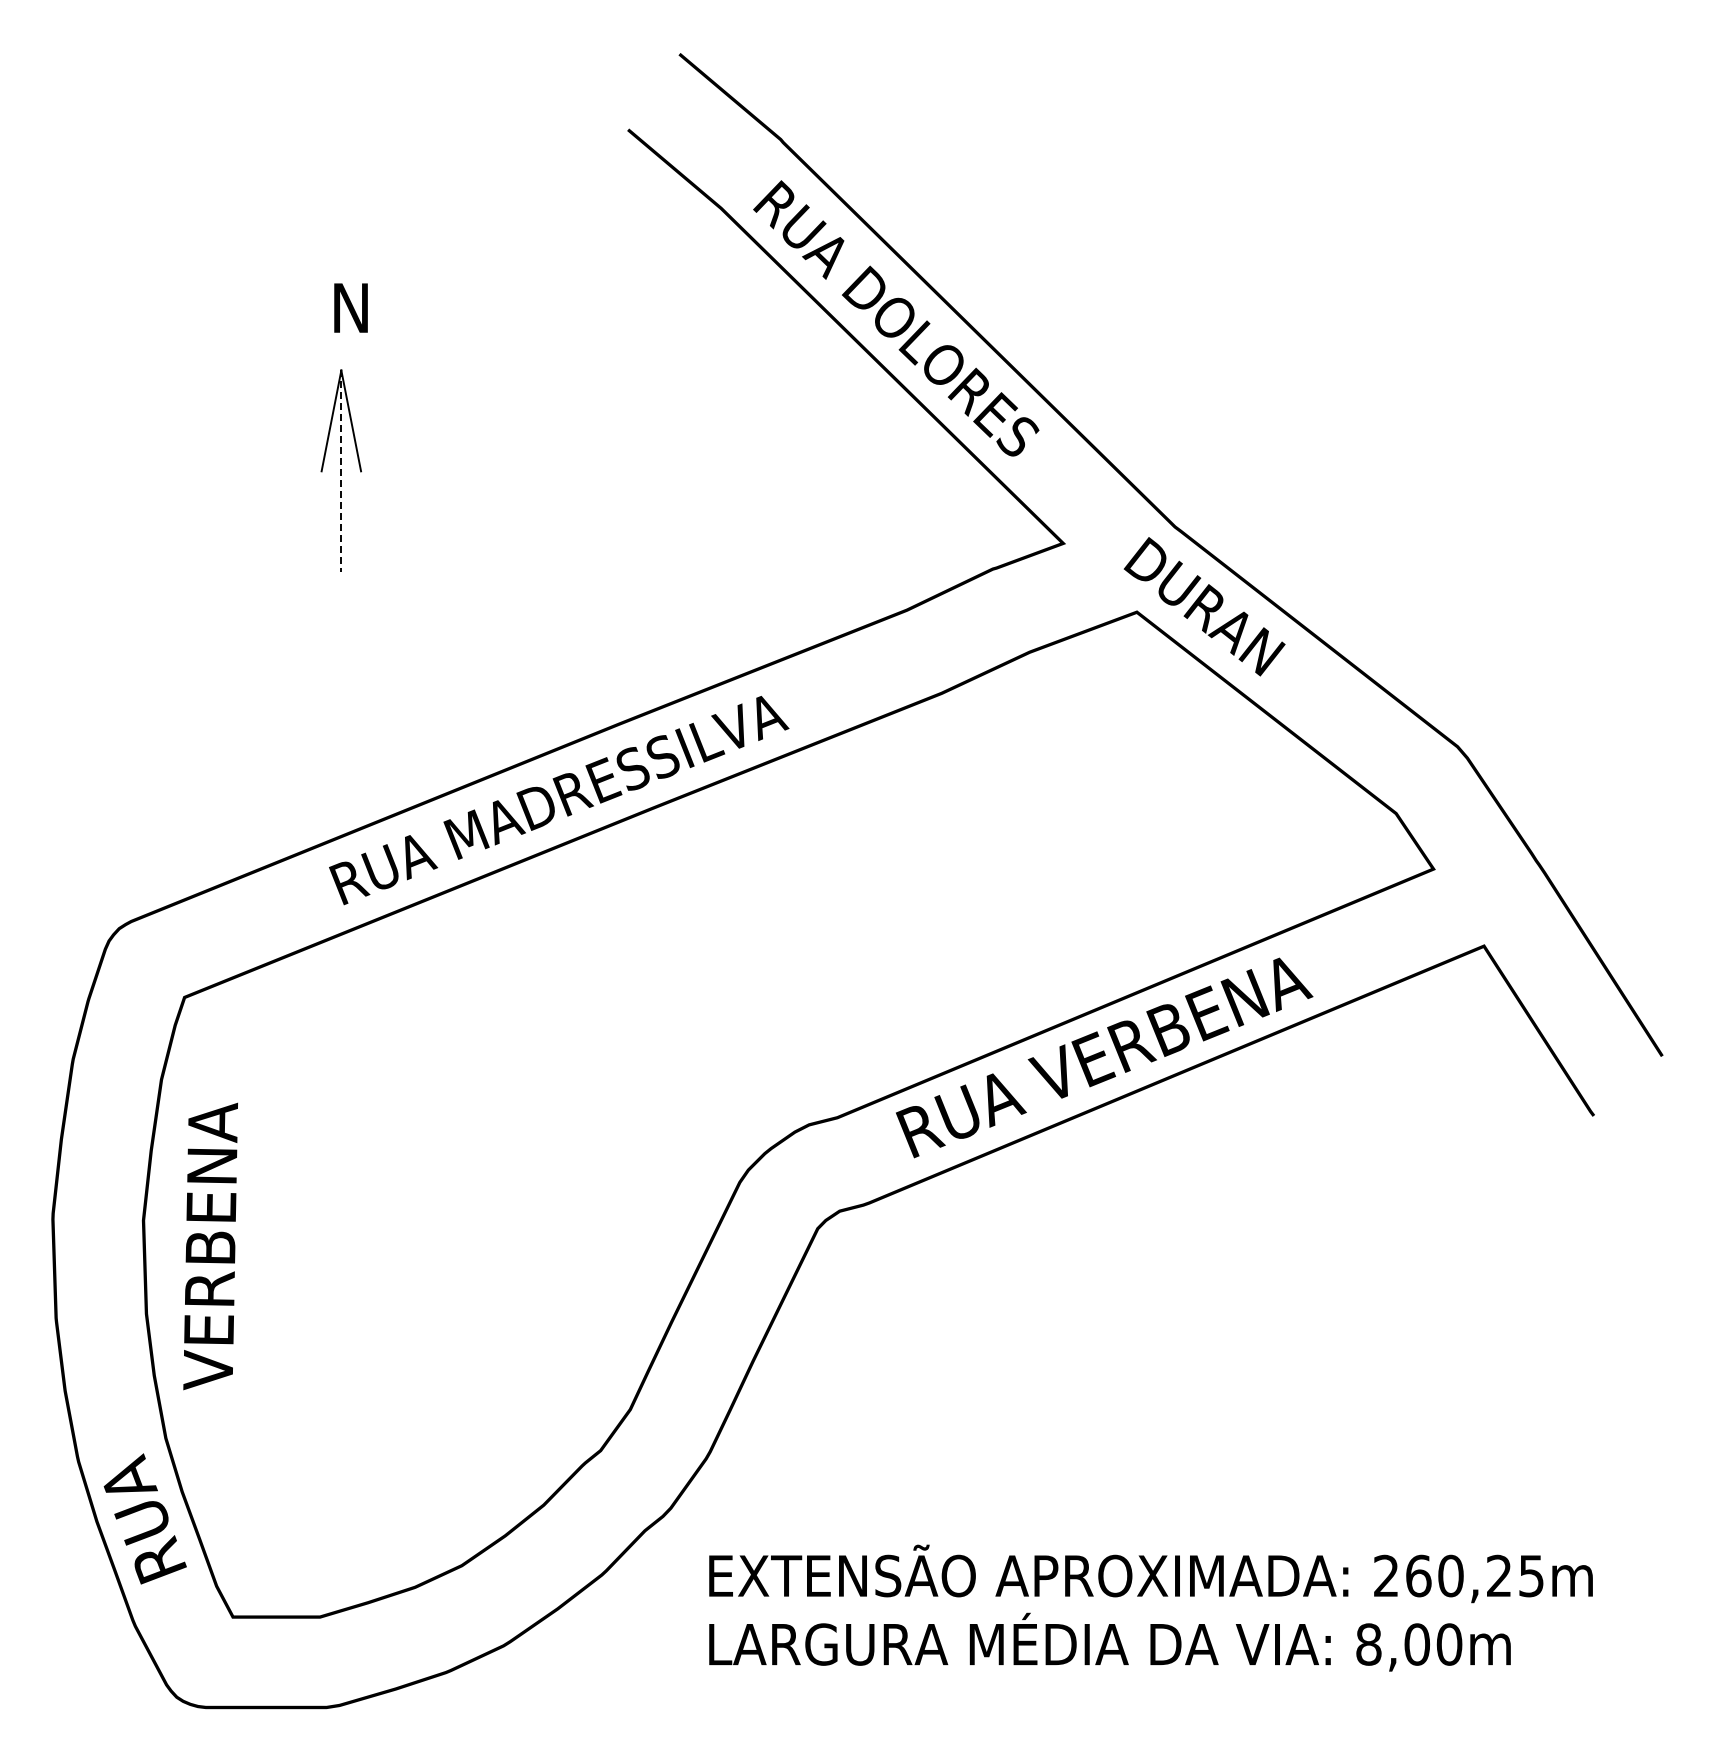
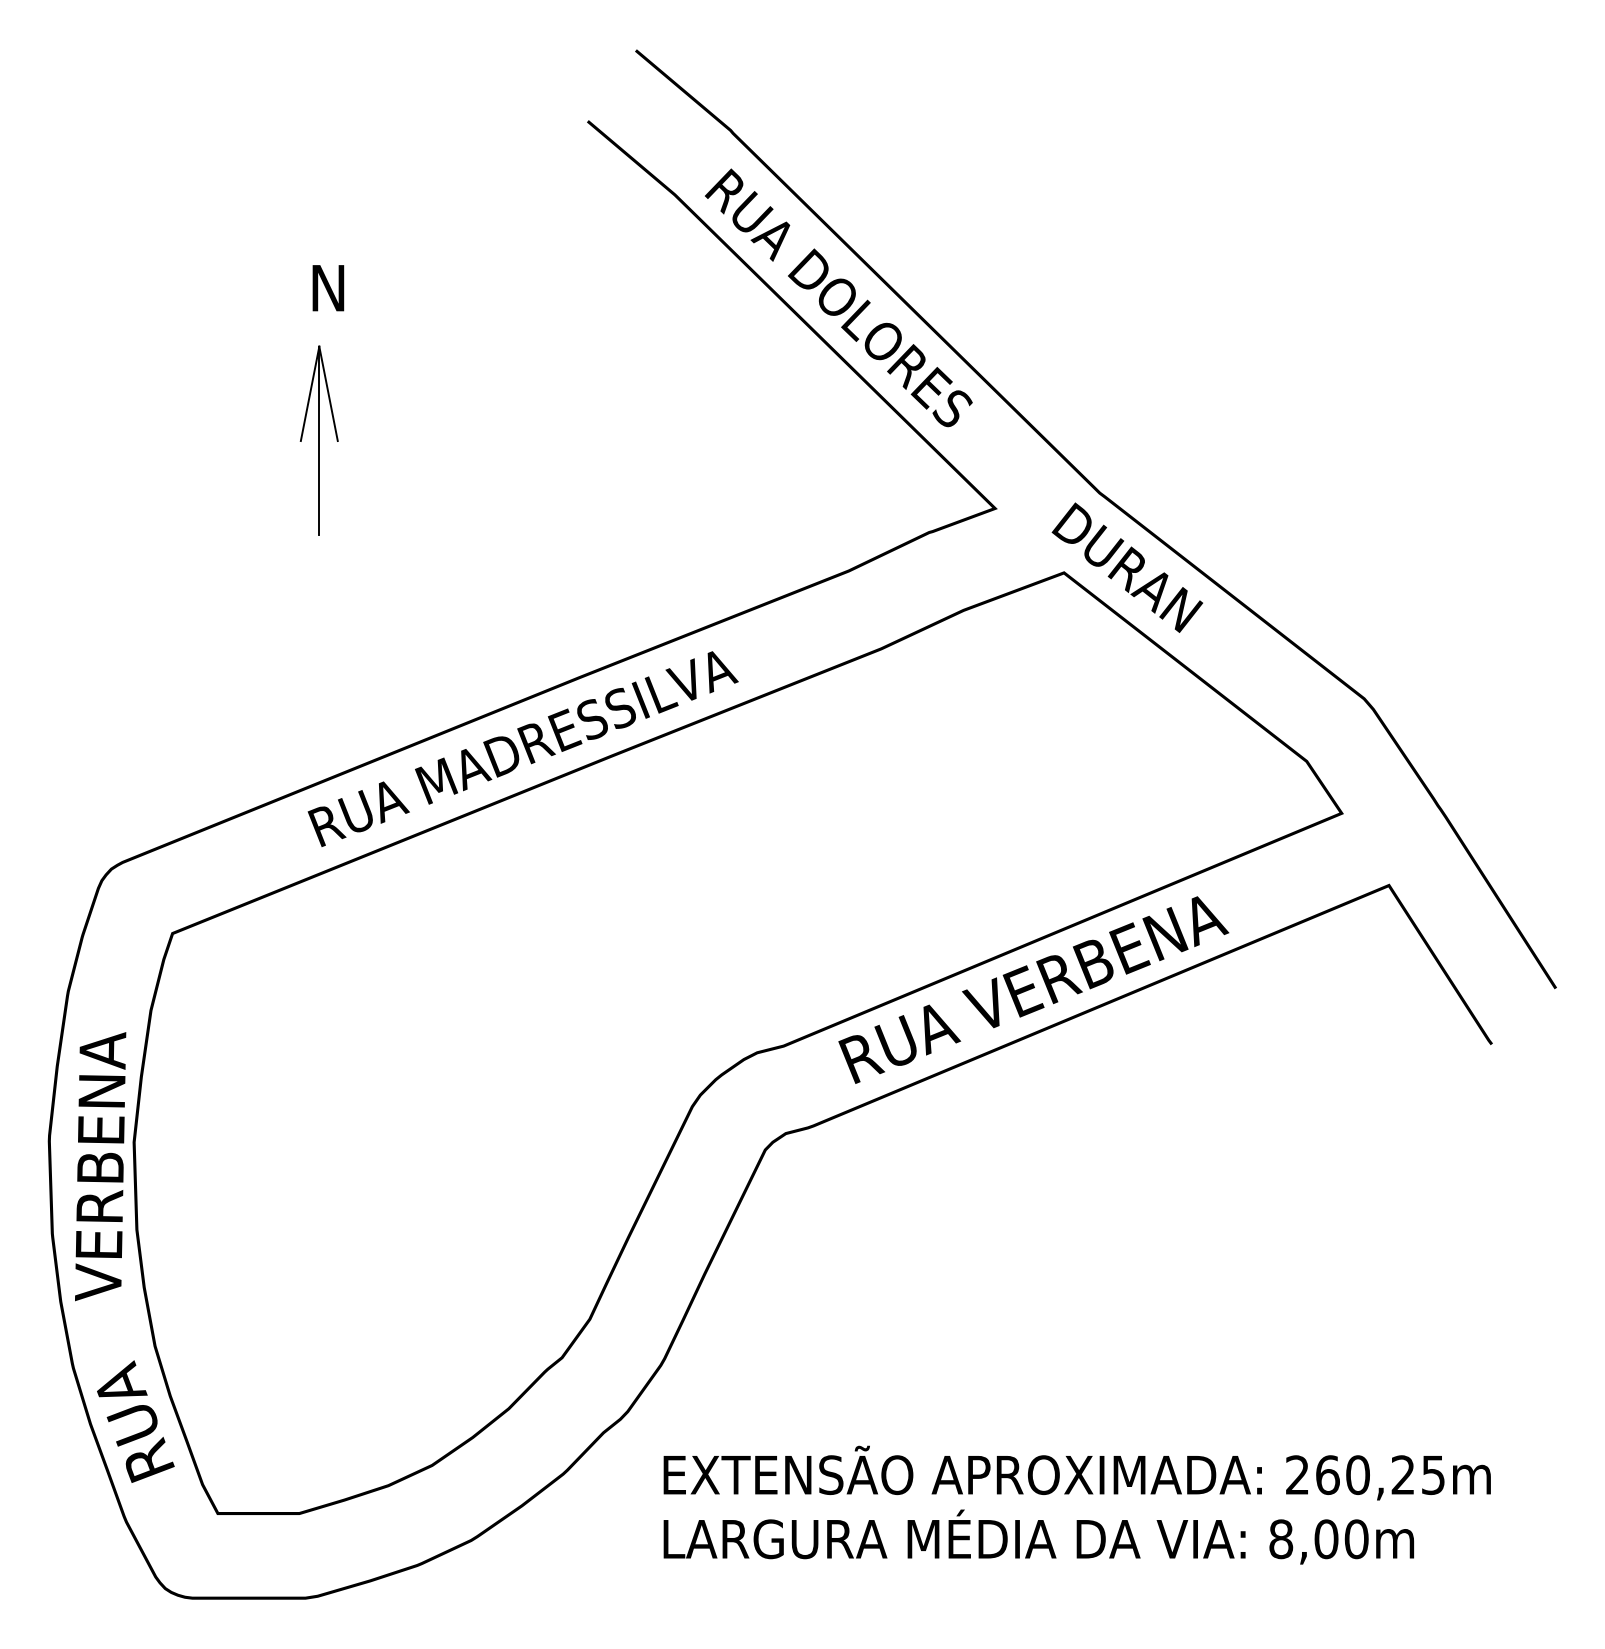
line: (341, 471) -> (319, 441), dashed -> solid
text: (210, 1246) -> (100, 1166), moved

